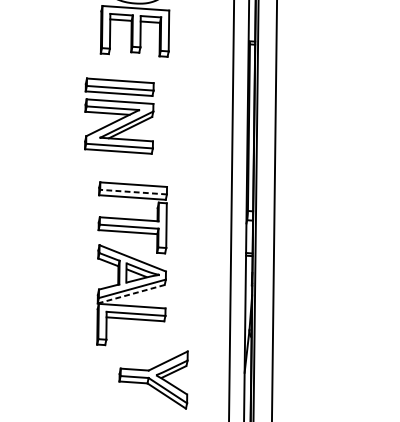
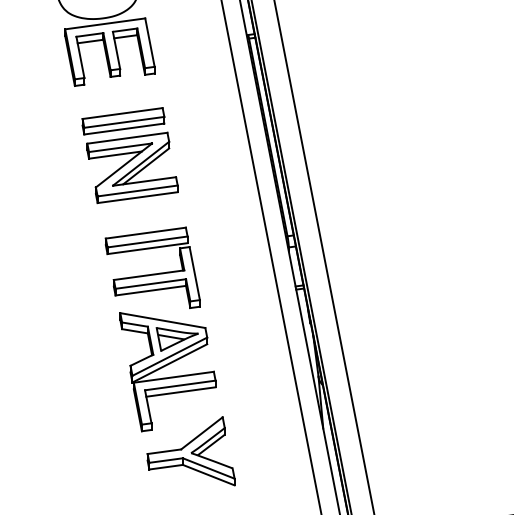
part: (118, 115) -> (129, 155), moved
line: (133, 192) -> (147, 242), dashed -> solid
line: (130, 294) -> (169, 363), dashed -> solid
part: (155, 373) -> (190, 451), moved

